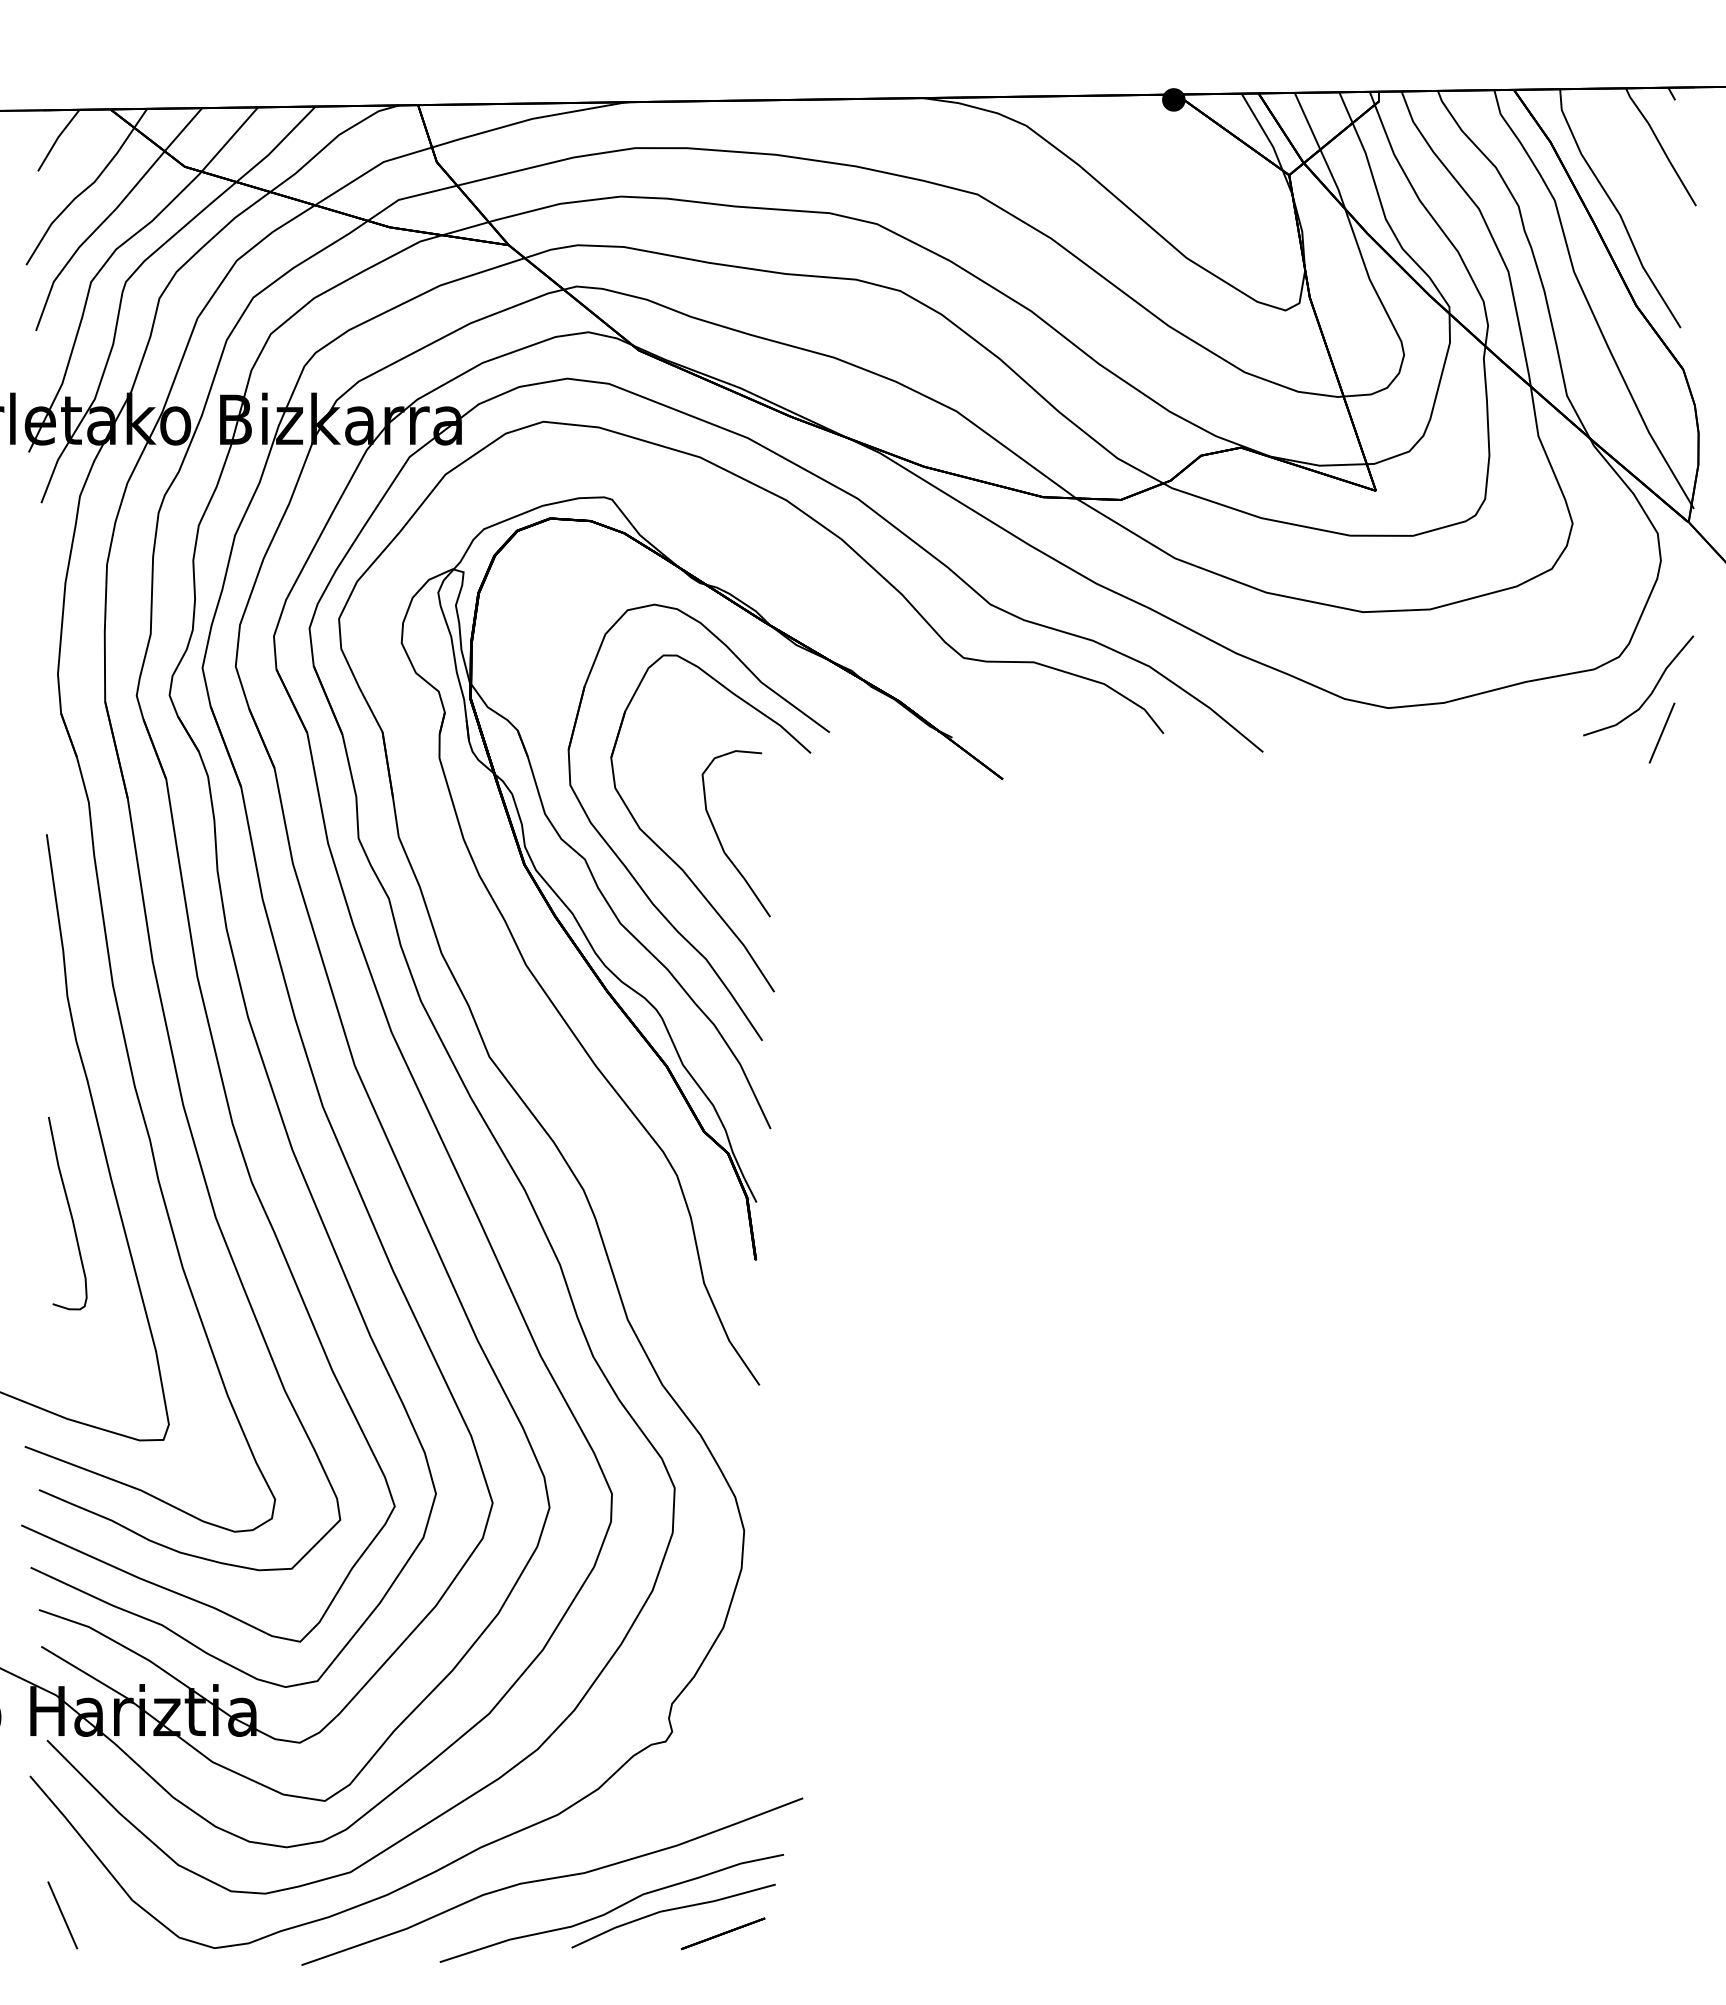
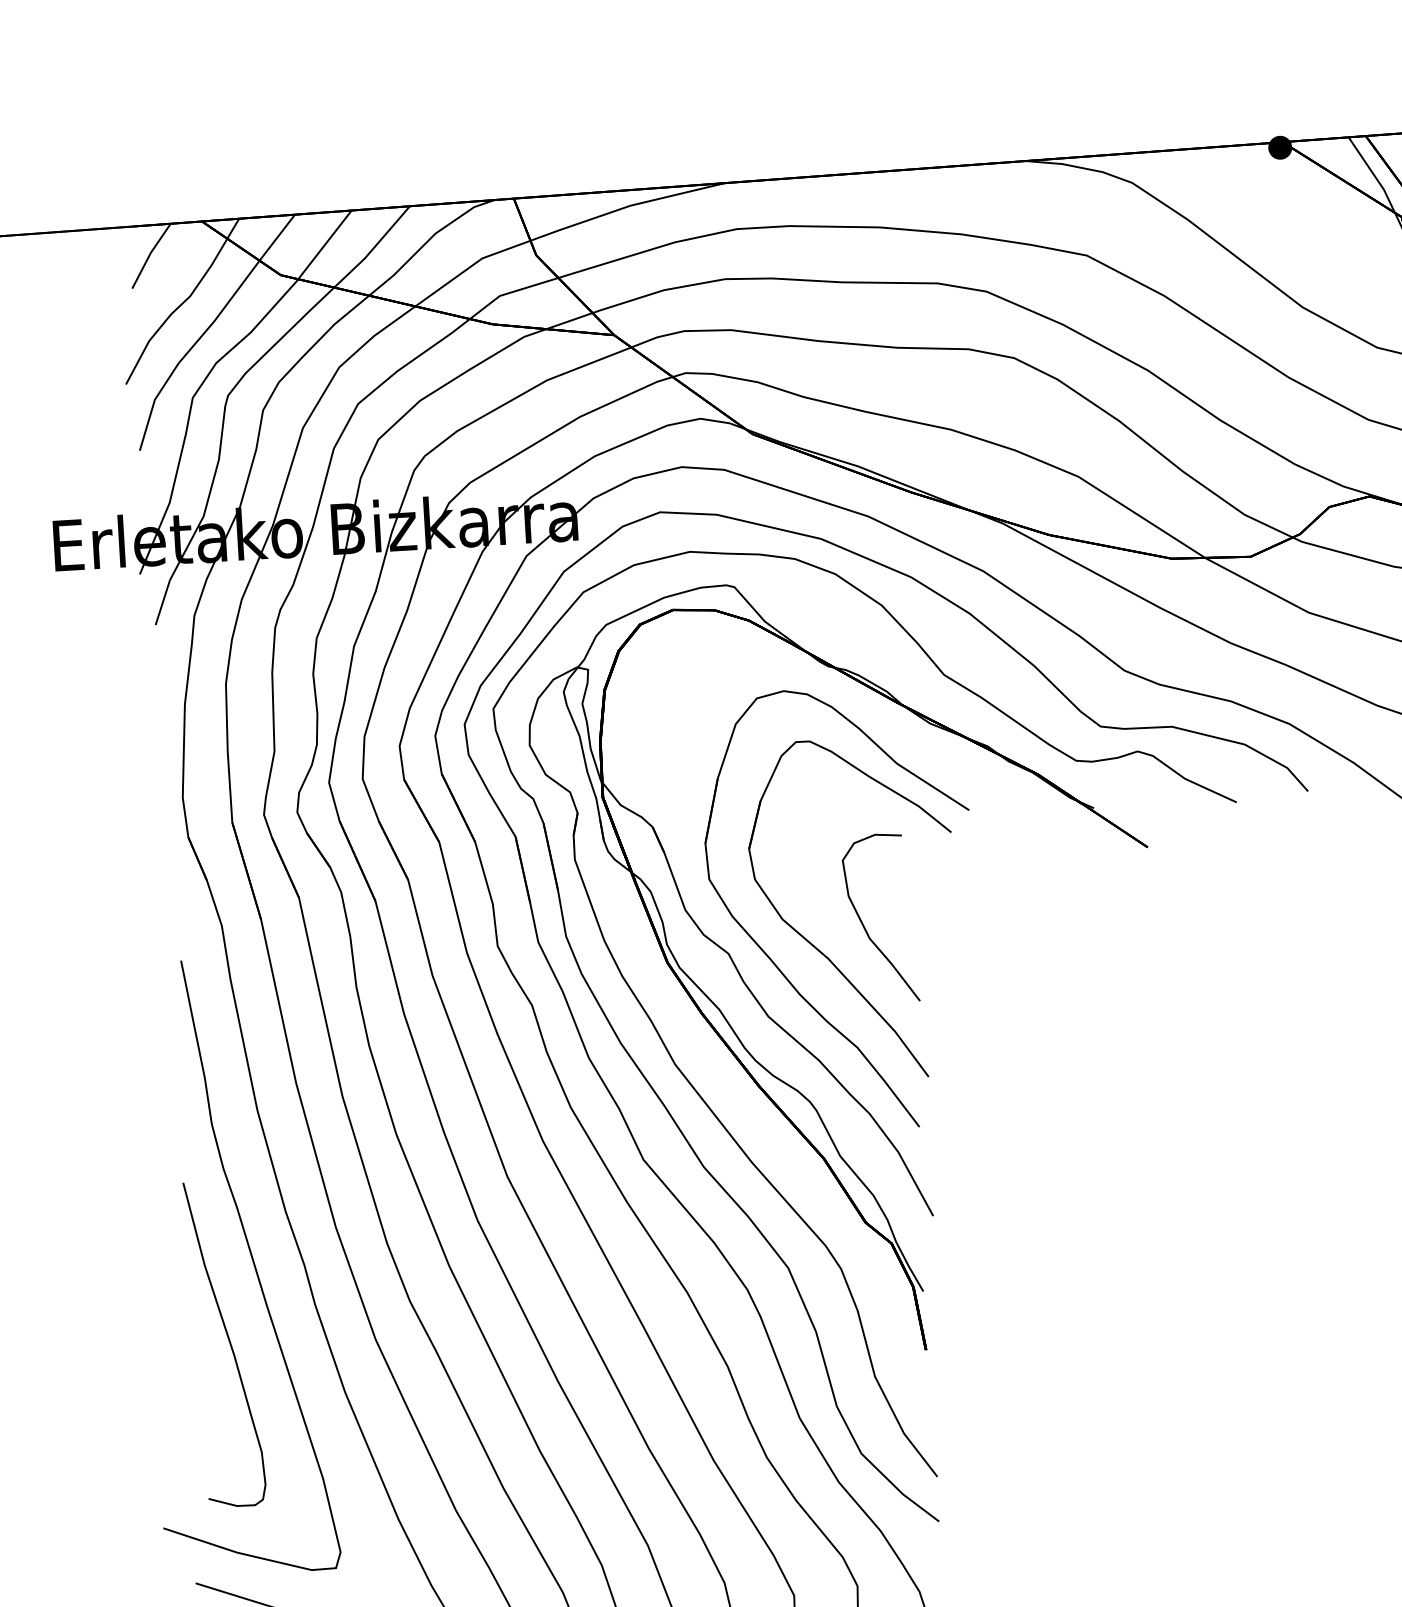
part: (562, 1083) -> (719, 1182), added
part: (67, 1213) -> (224, 1344), size x1.67

